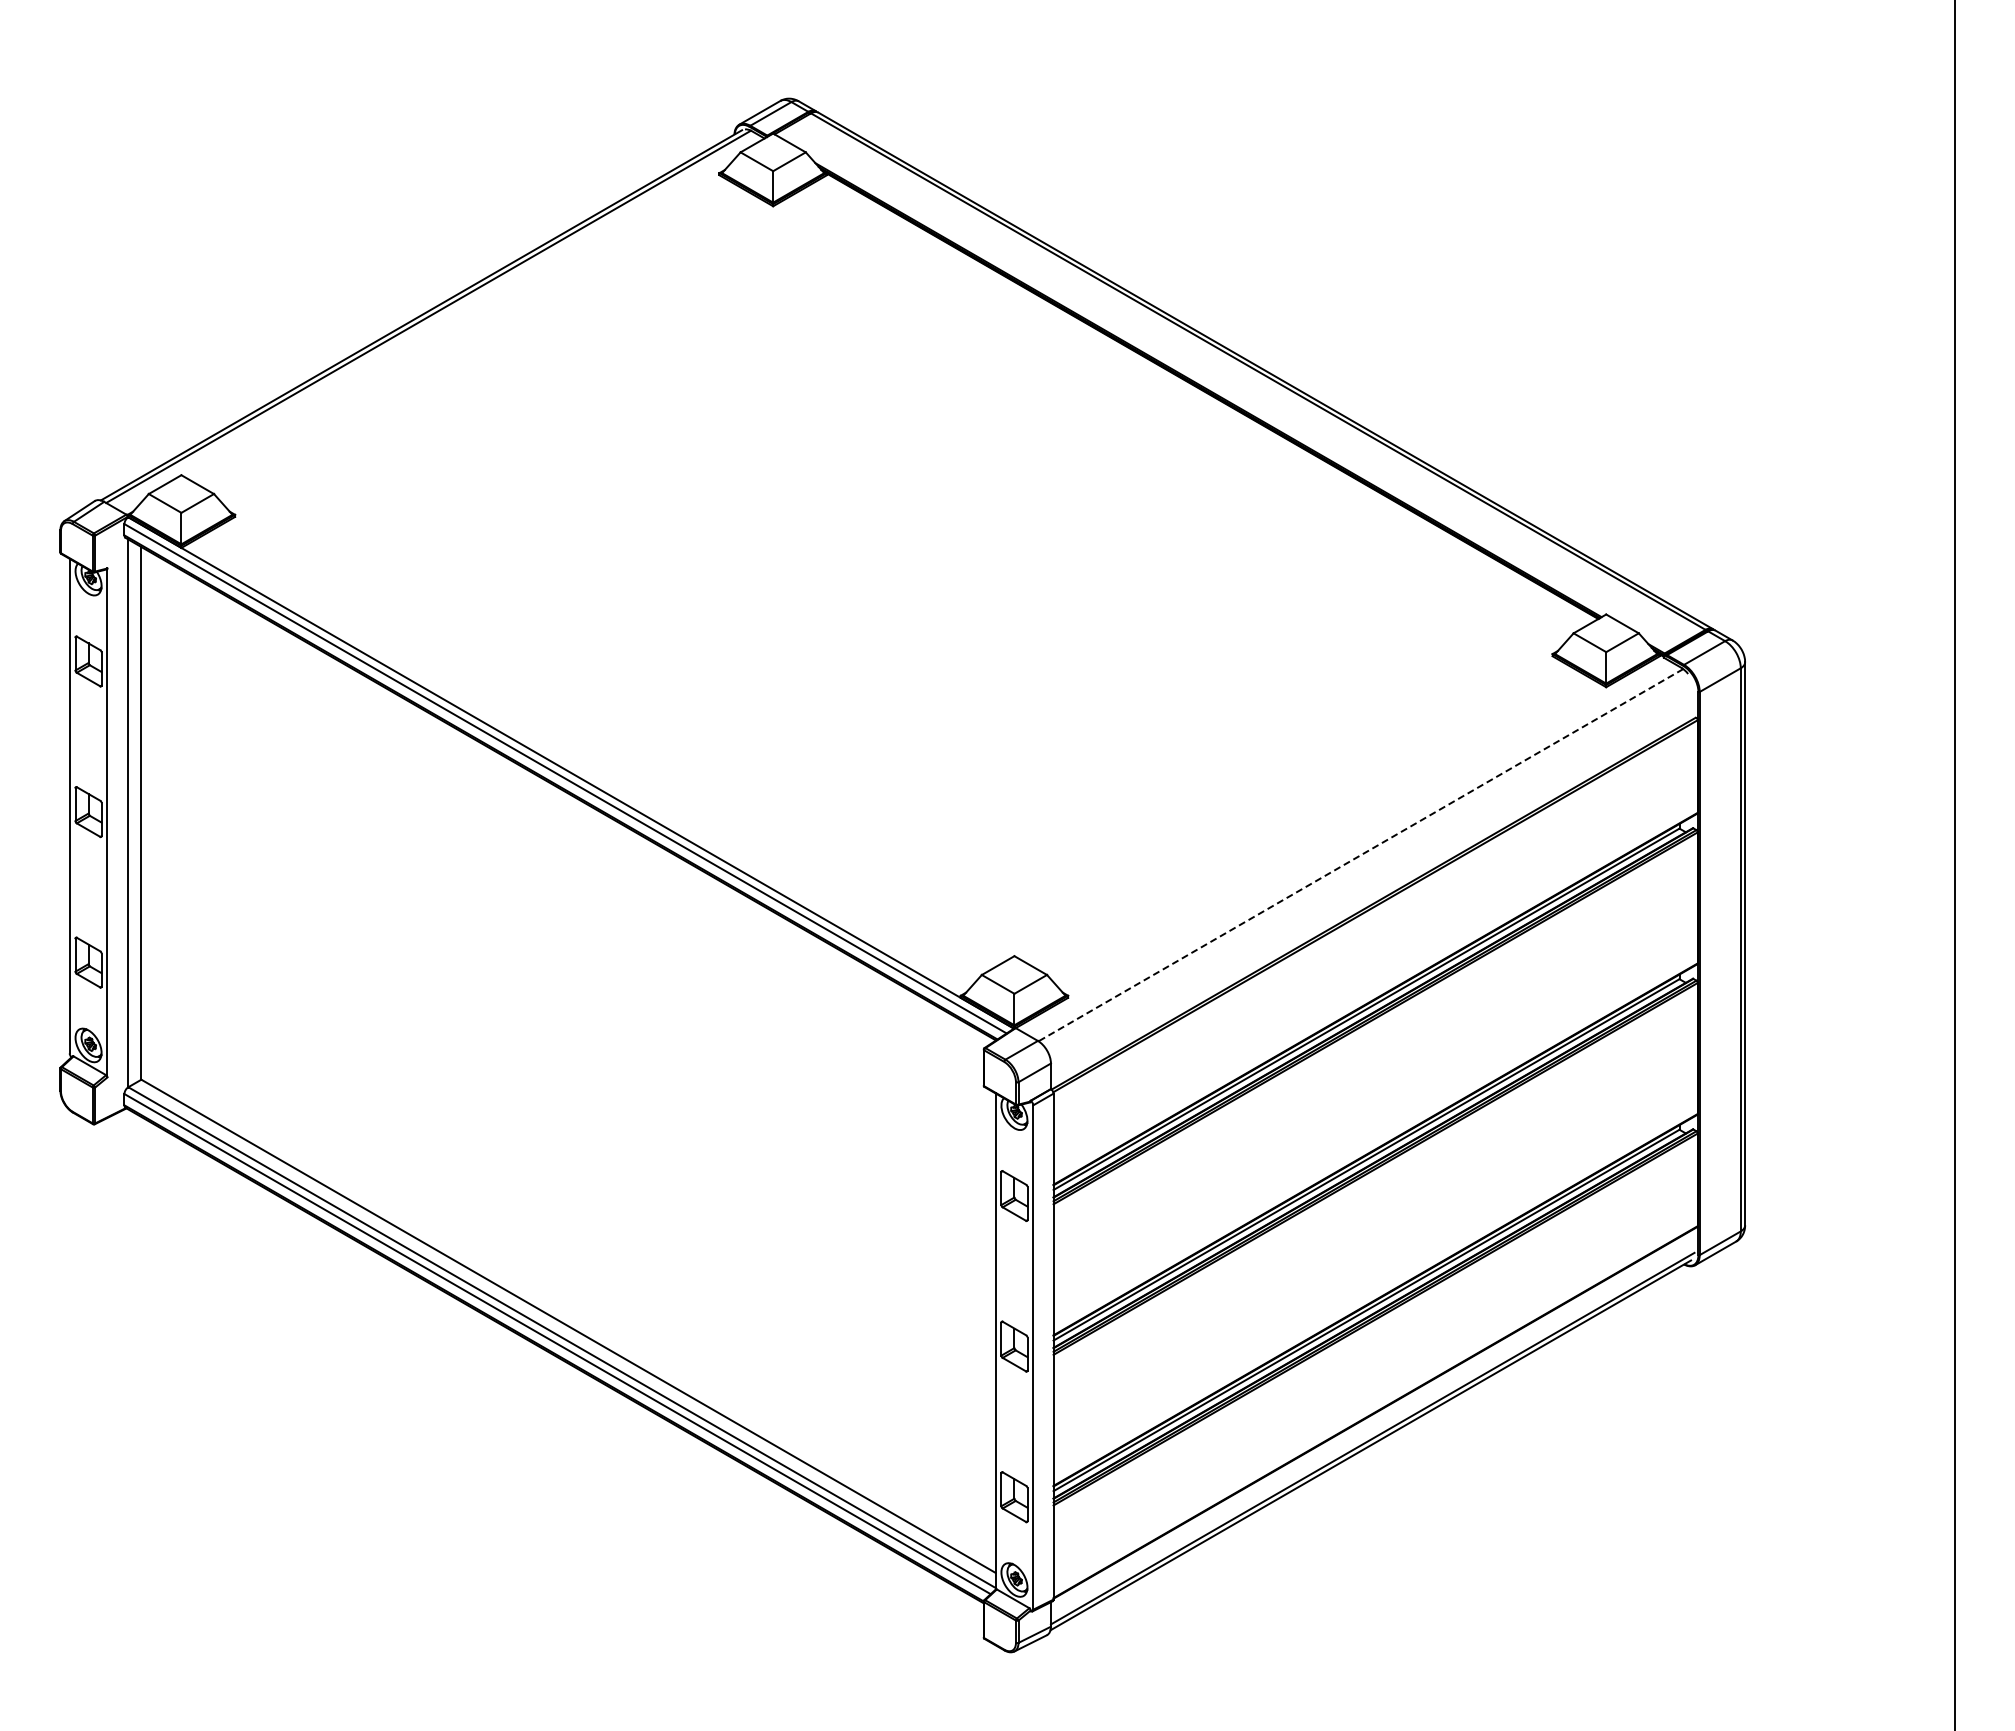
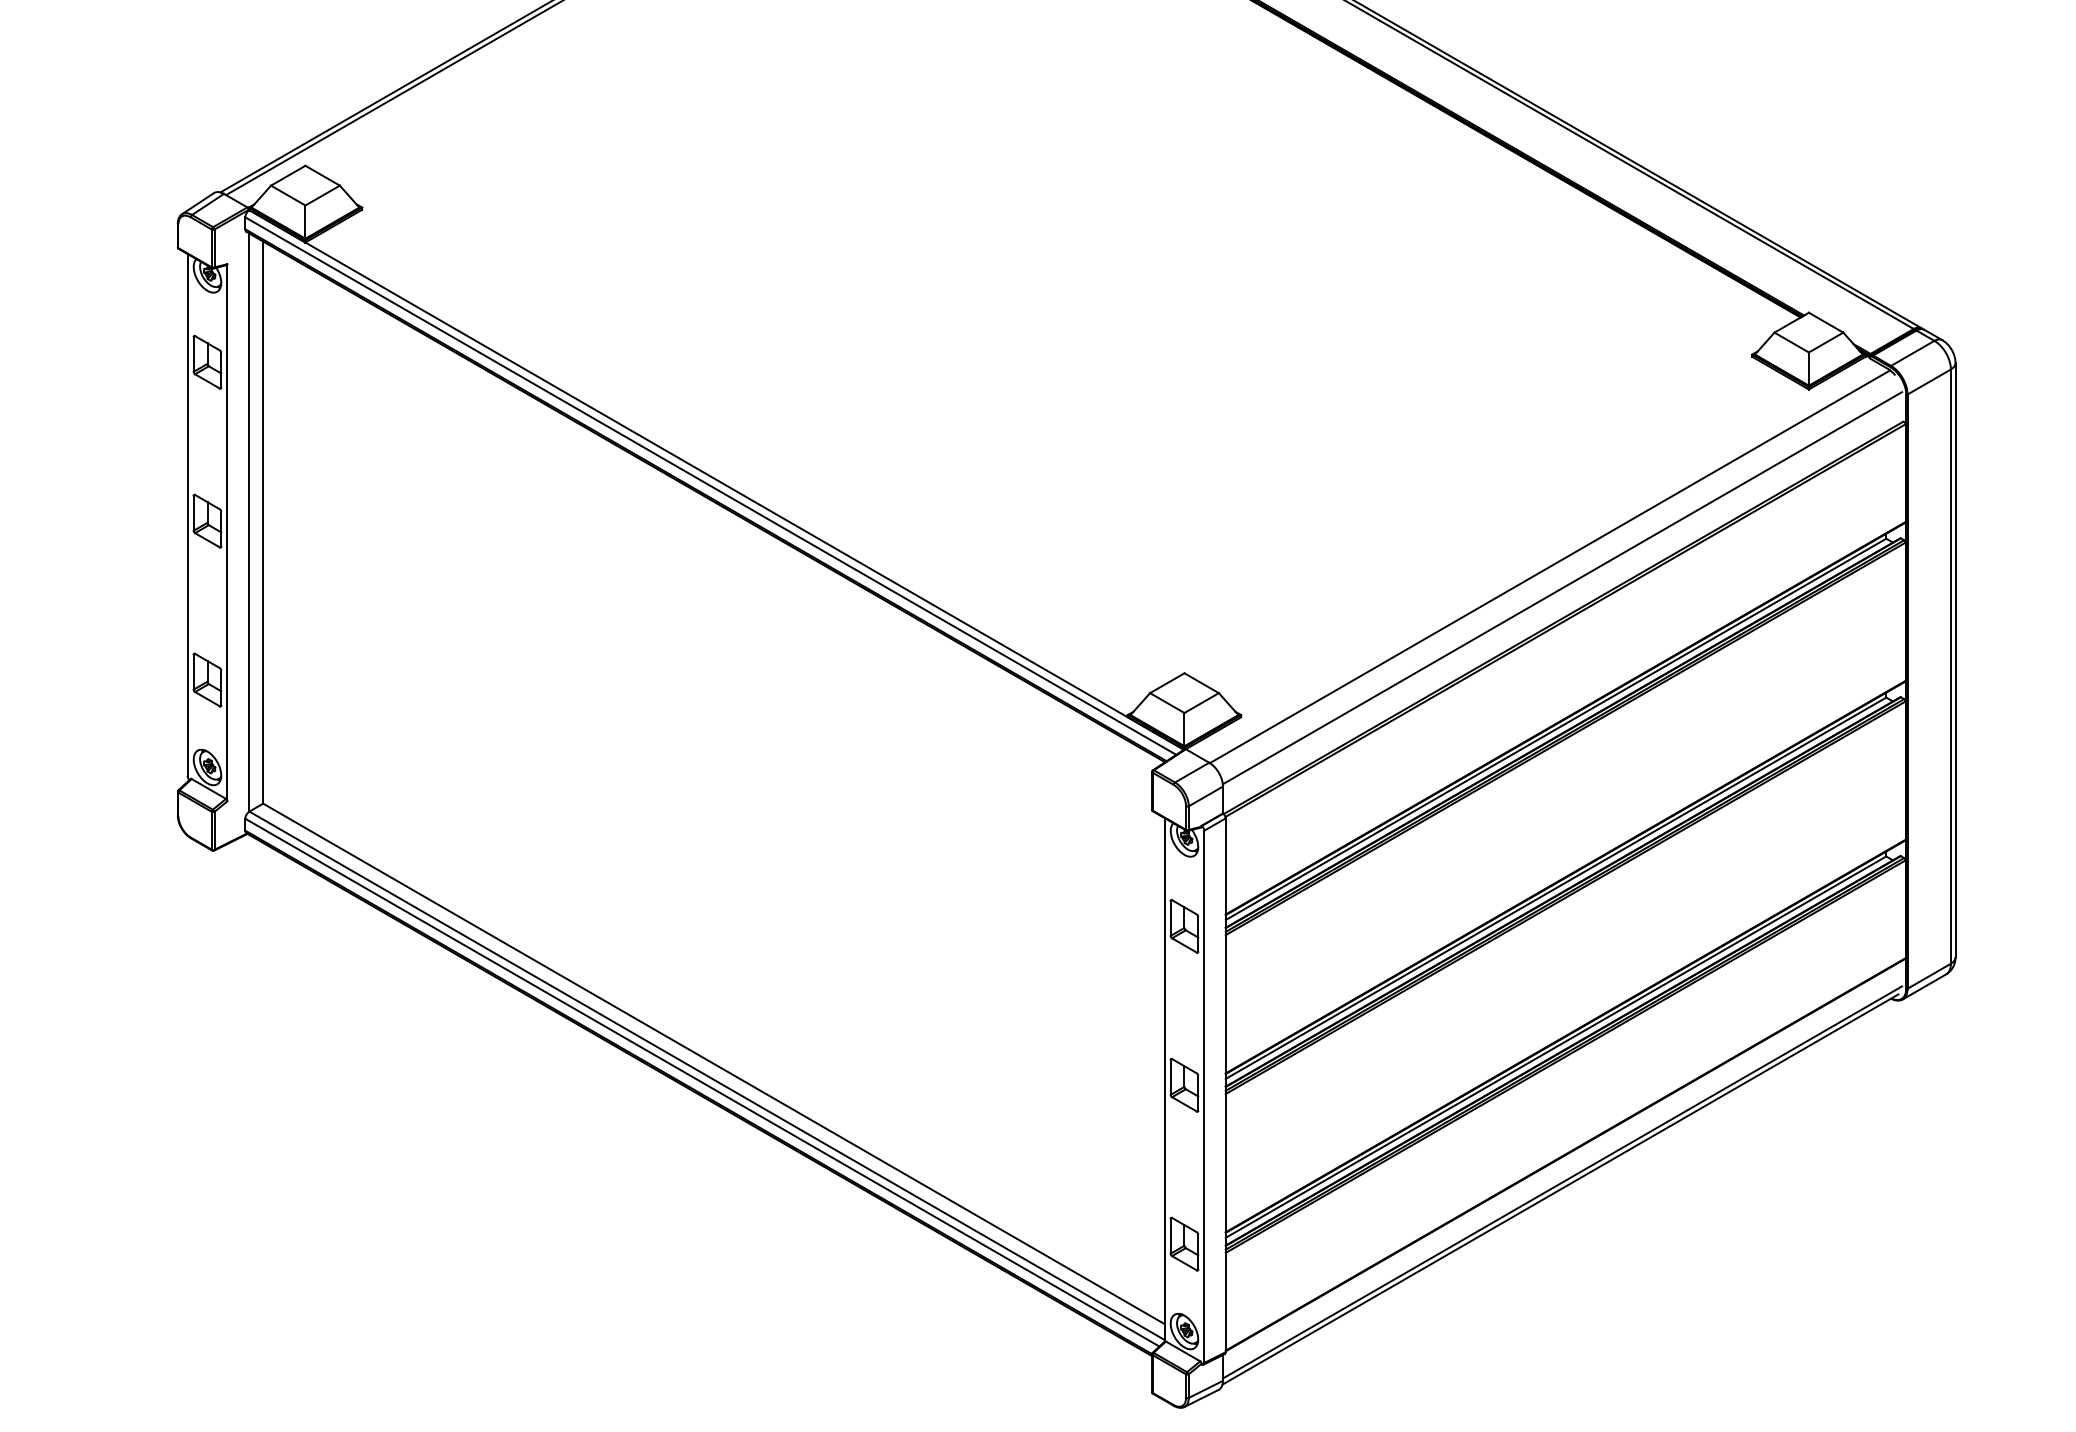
line: (1360, 855) -> (1549, 567), dashed -> solid
line: (1372, 875) -> (1562, 588), added

